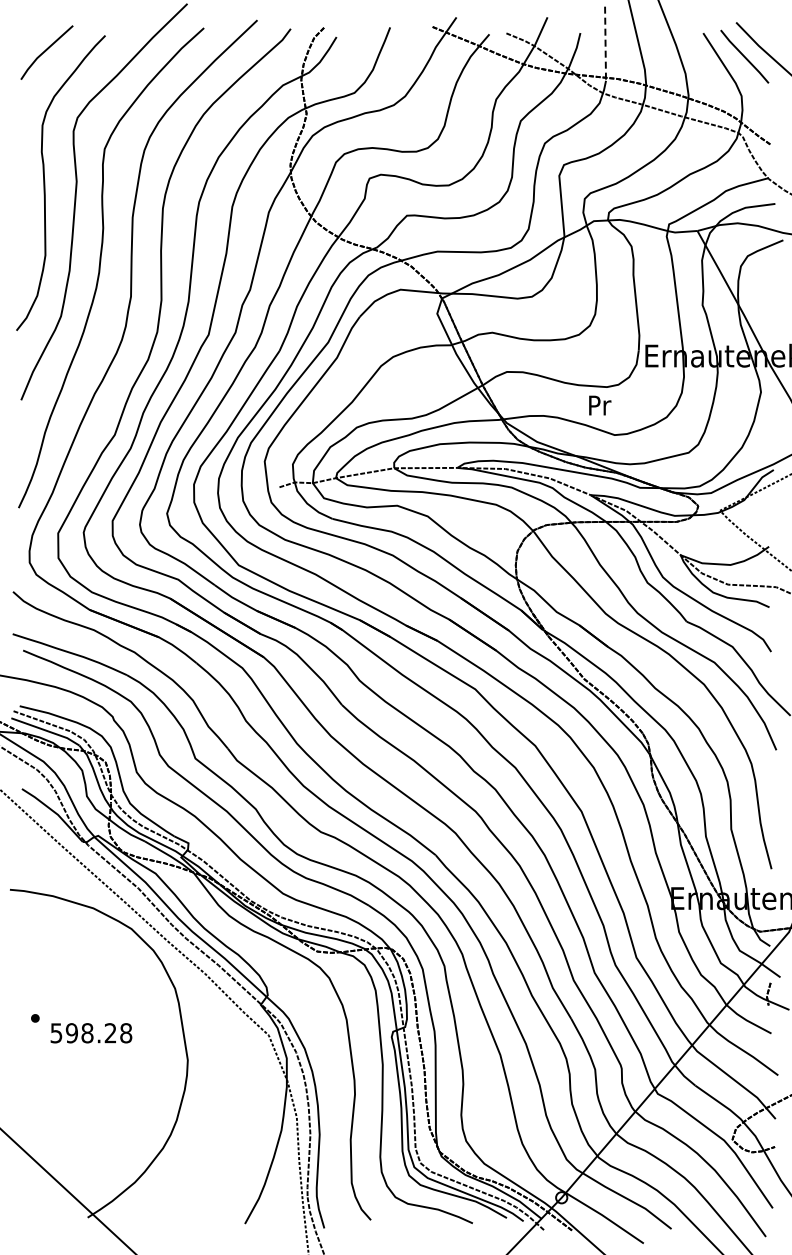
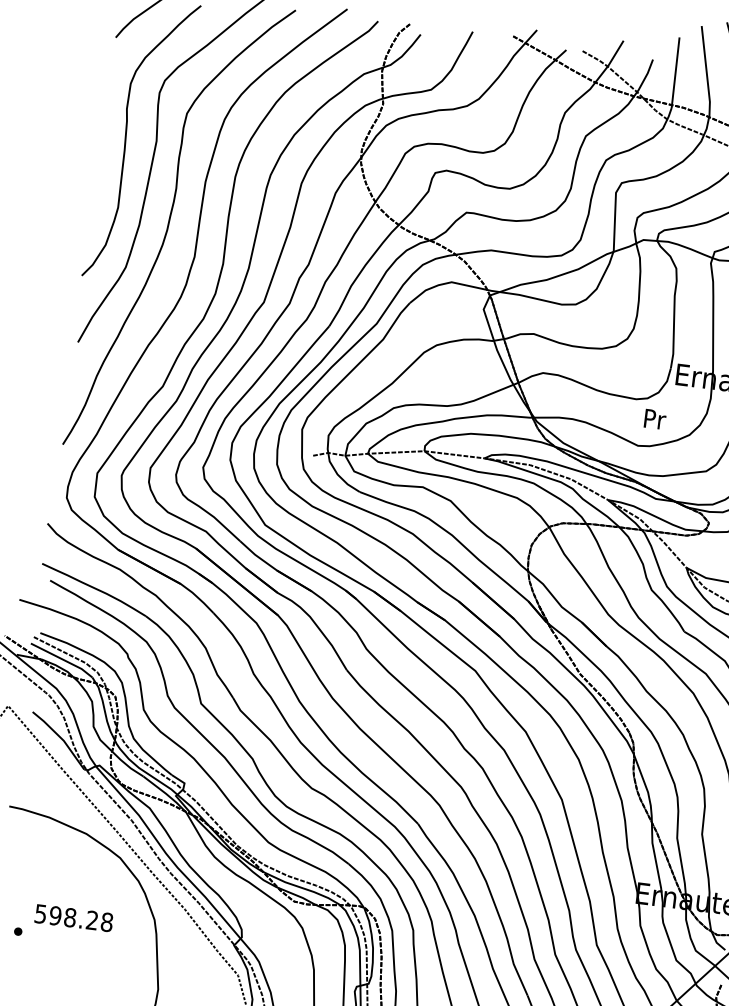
line: (605, 44) -> (675, 73), dashed -> solid
text: (600, 405) -> (655, 419), moved
text: (91, 1033) -> (74, 918), moved

